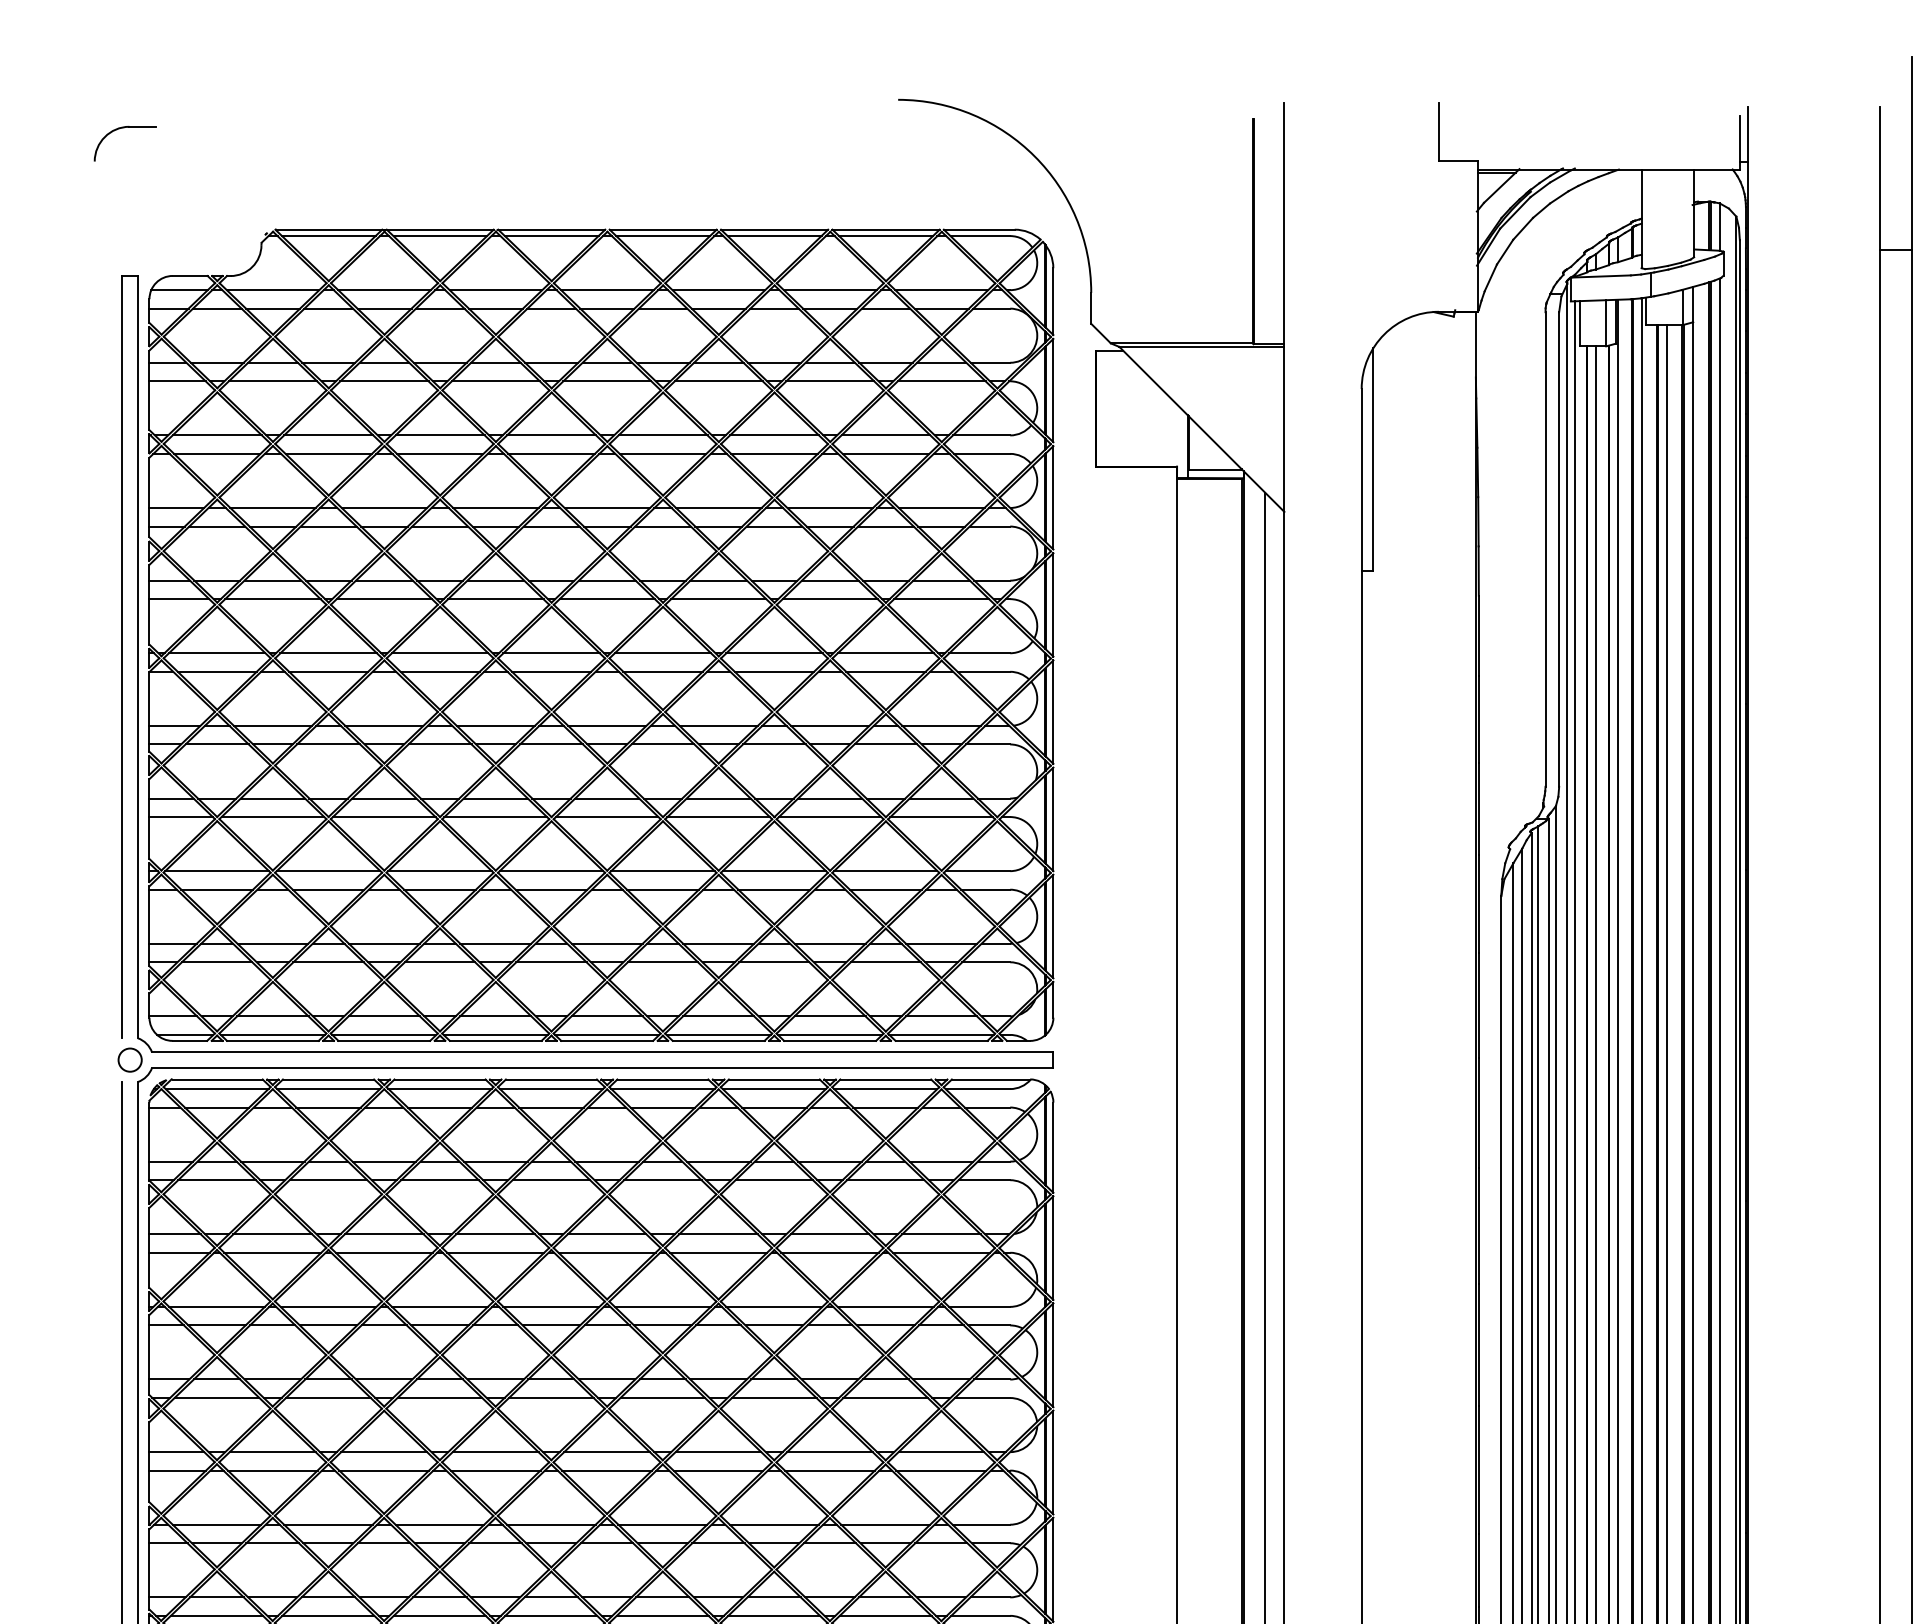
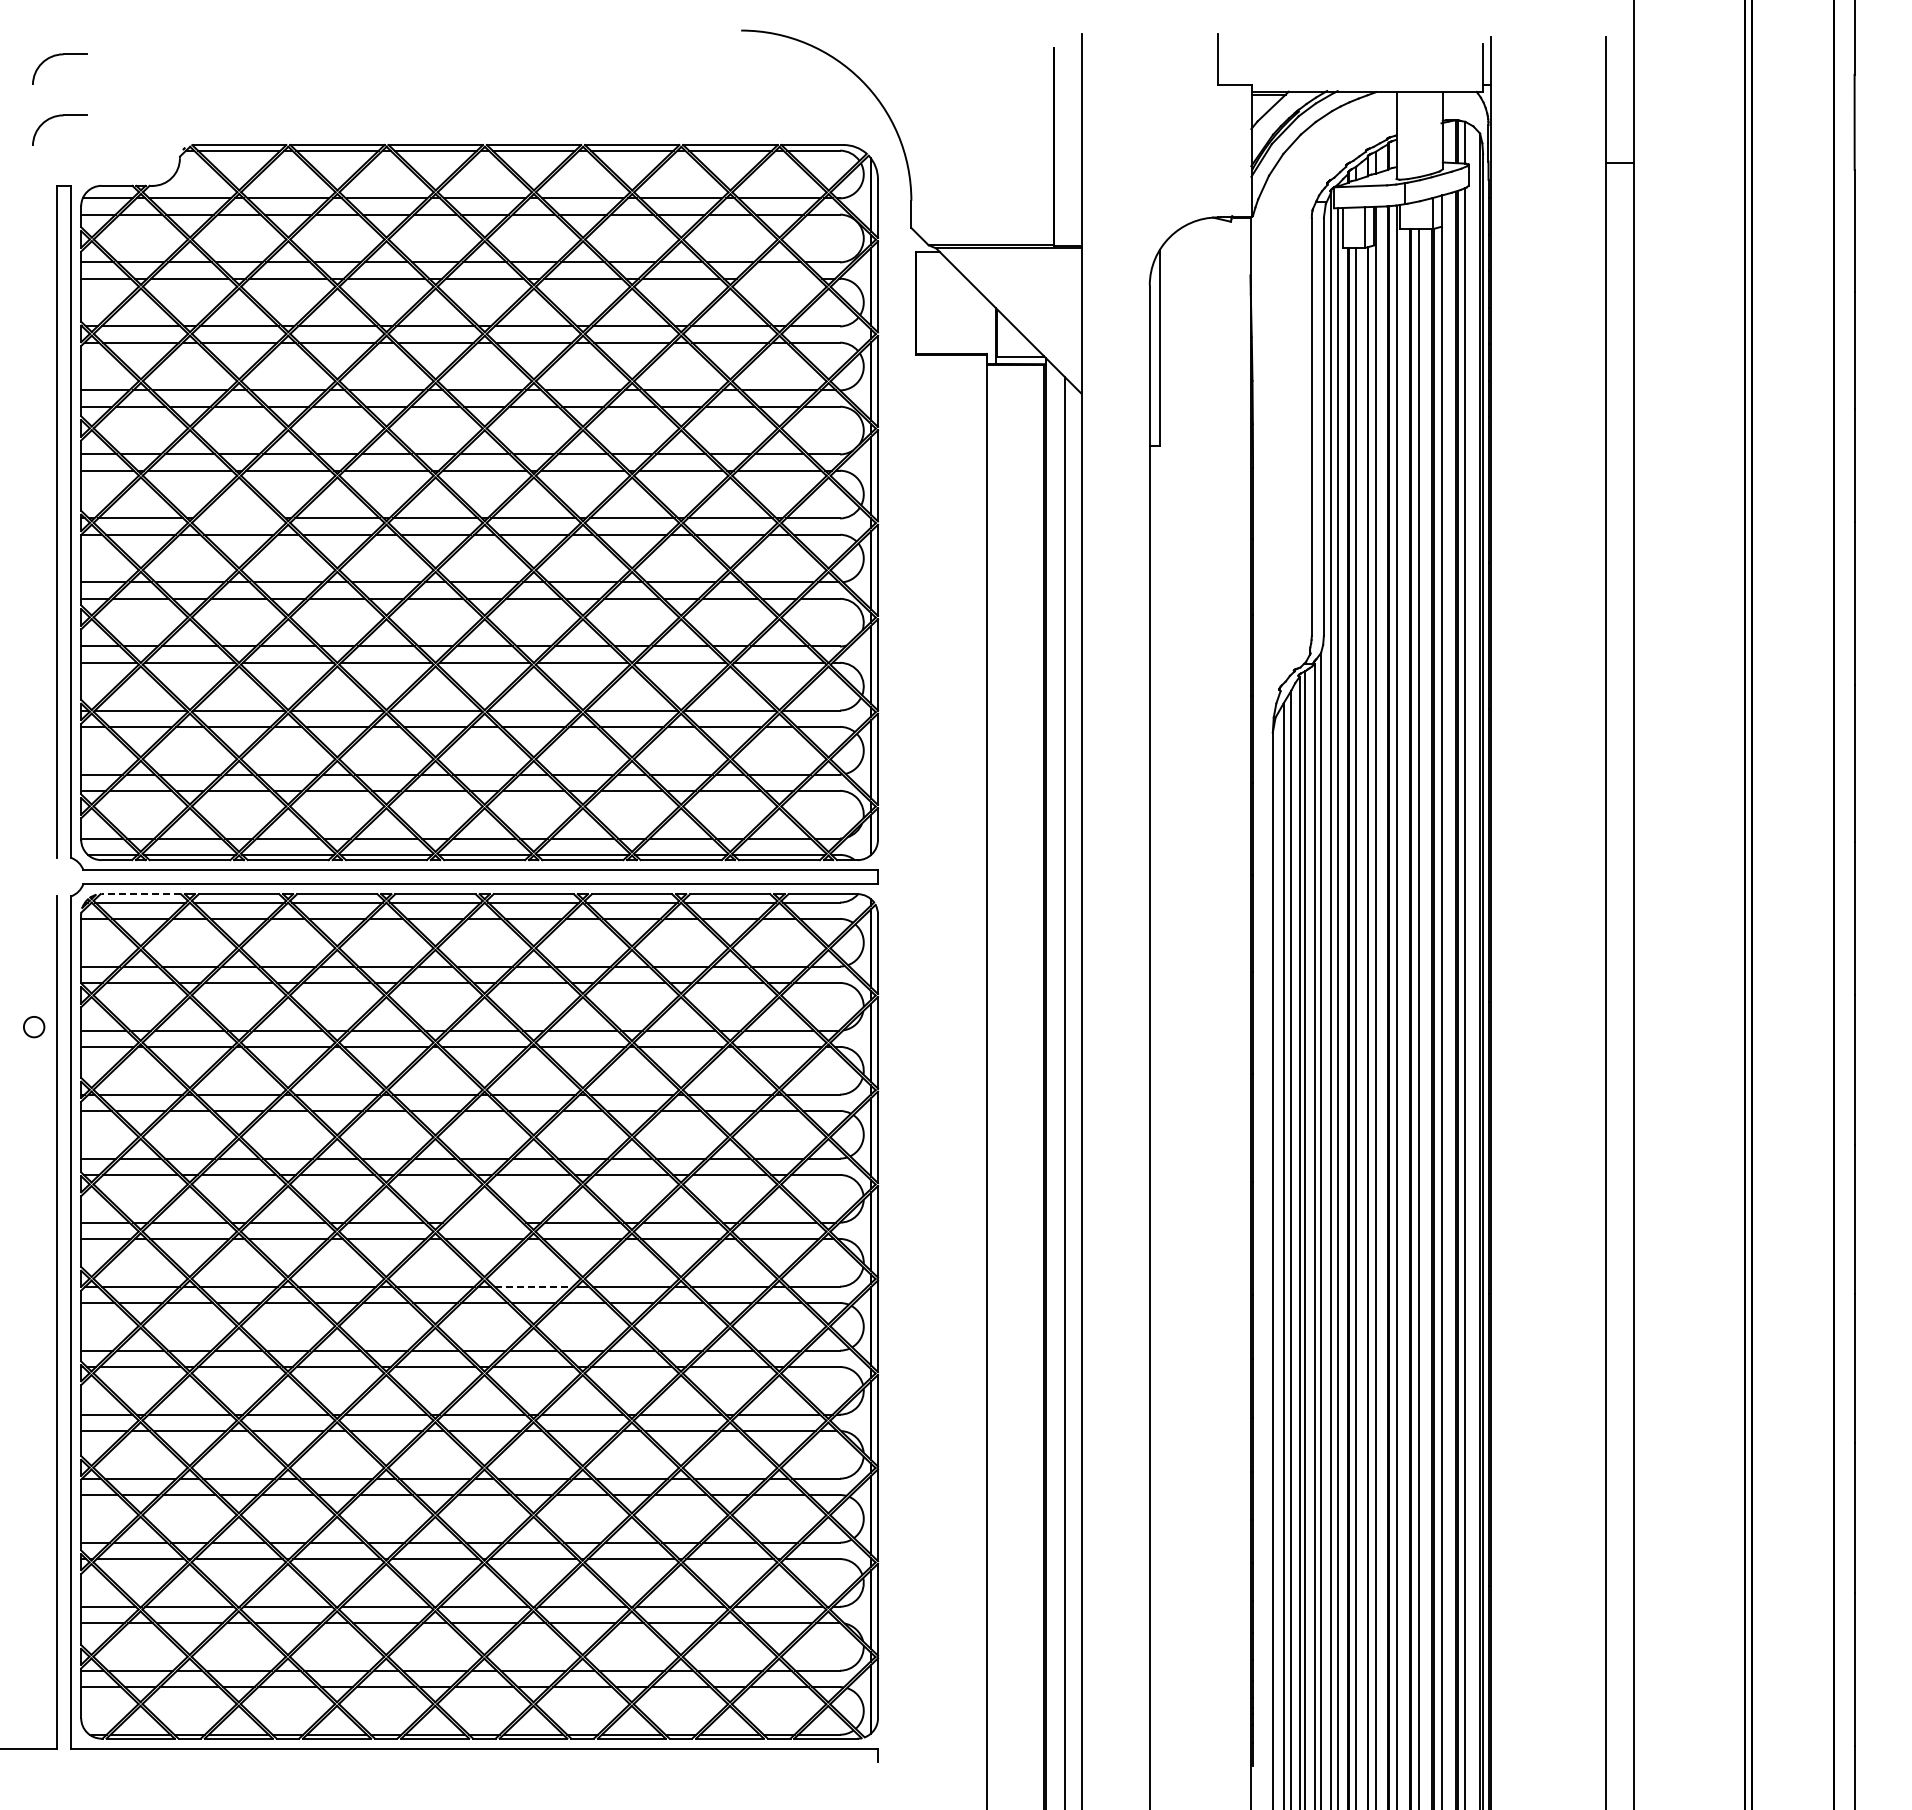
part: (121, 198) -> (56, 117), added
line: (941, 381) -> (779, 278), removed
line: (327, 653) -> (238, 518), removed
circle: (130, 1060) -> (34, 1027), moved
line: (217, 1079) -> (141, 894), solid -> dashed
line: (606, 1451) -> (484, 1222), removed
line: (663, 1524) -> (534, 1286), solid -> dashed

